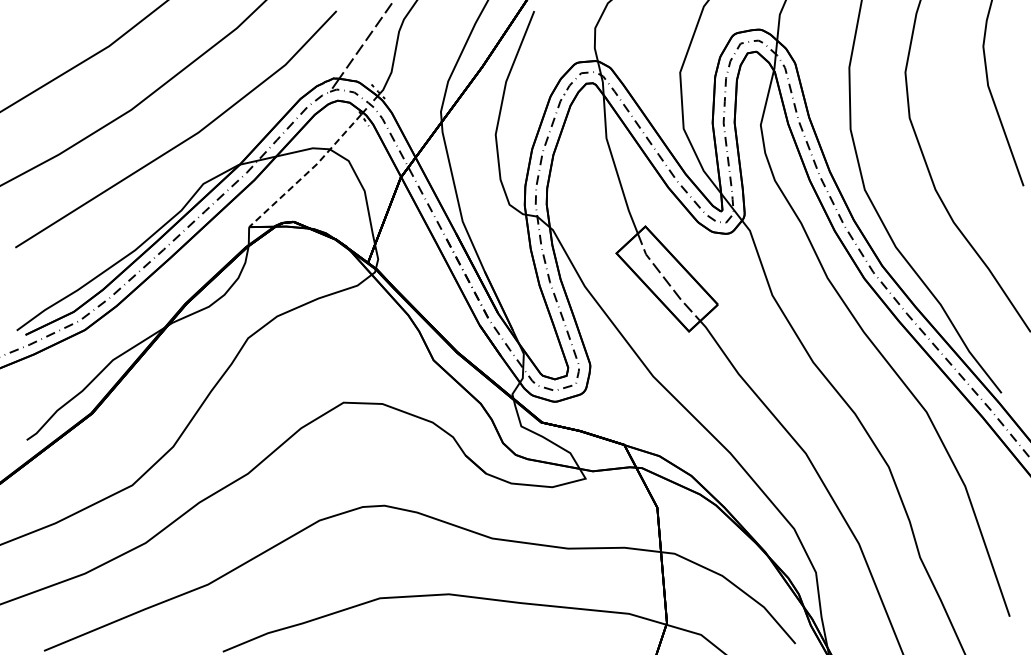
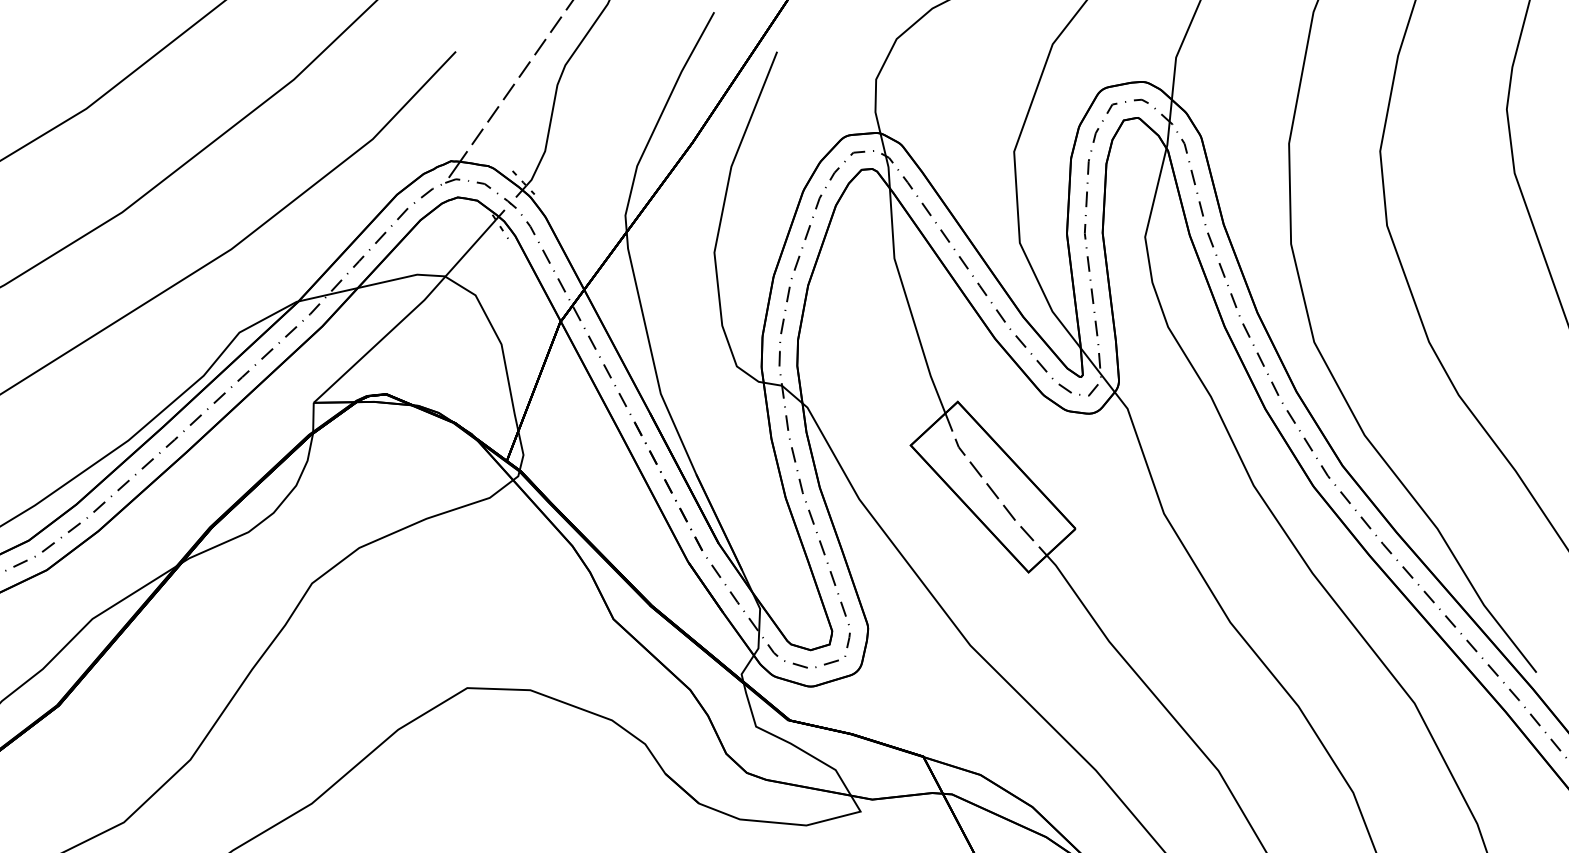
line: (307, 172) -> (408, 314), dashed -> solid

